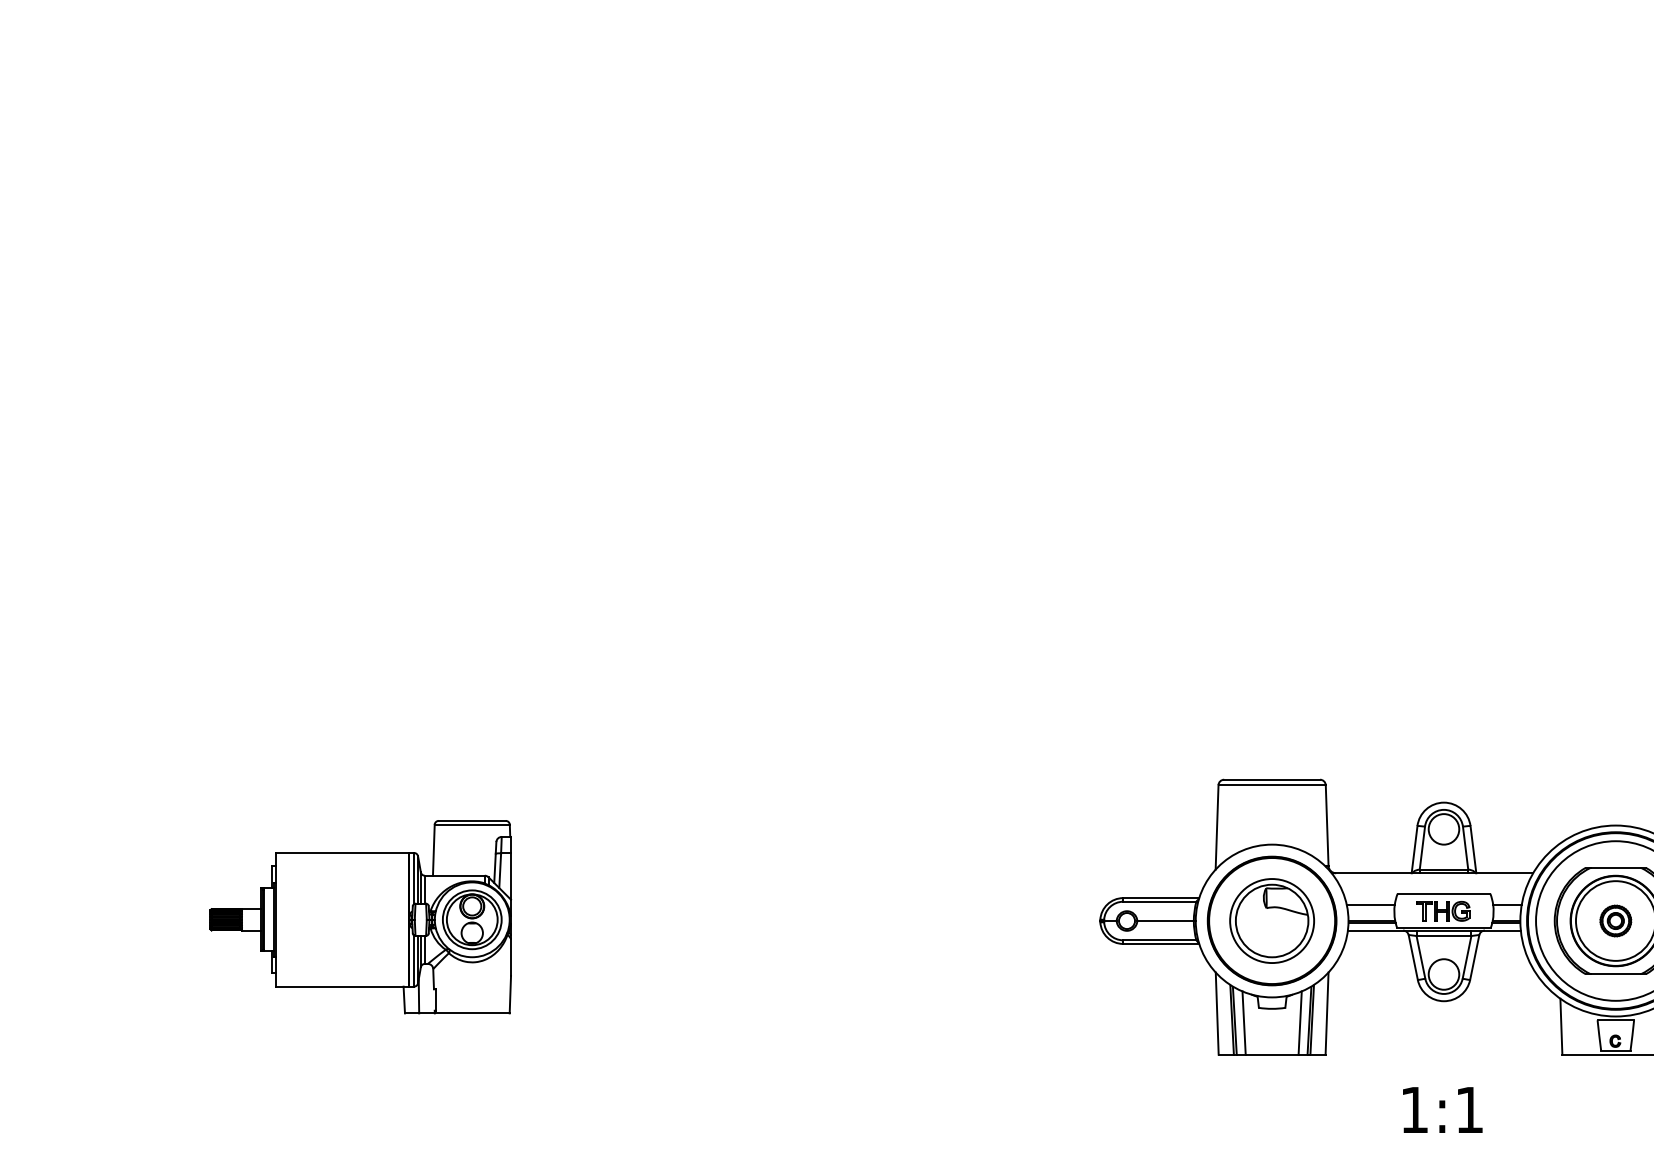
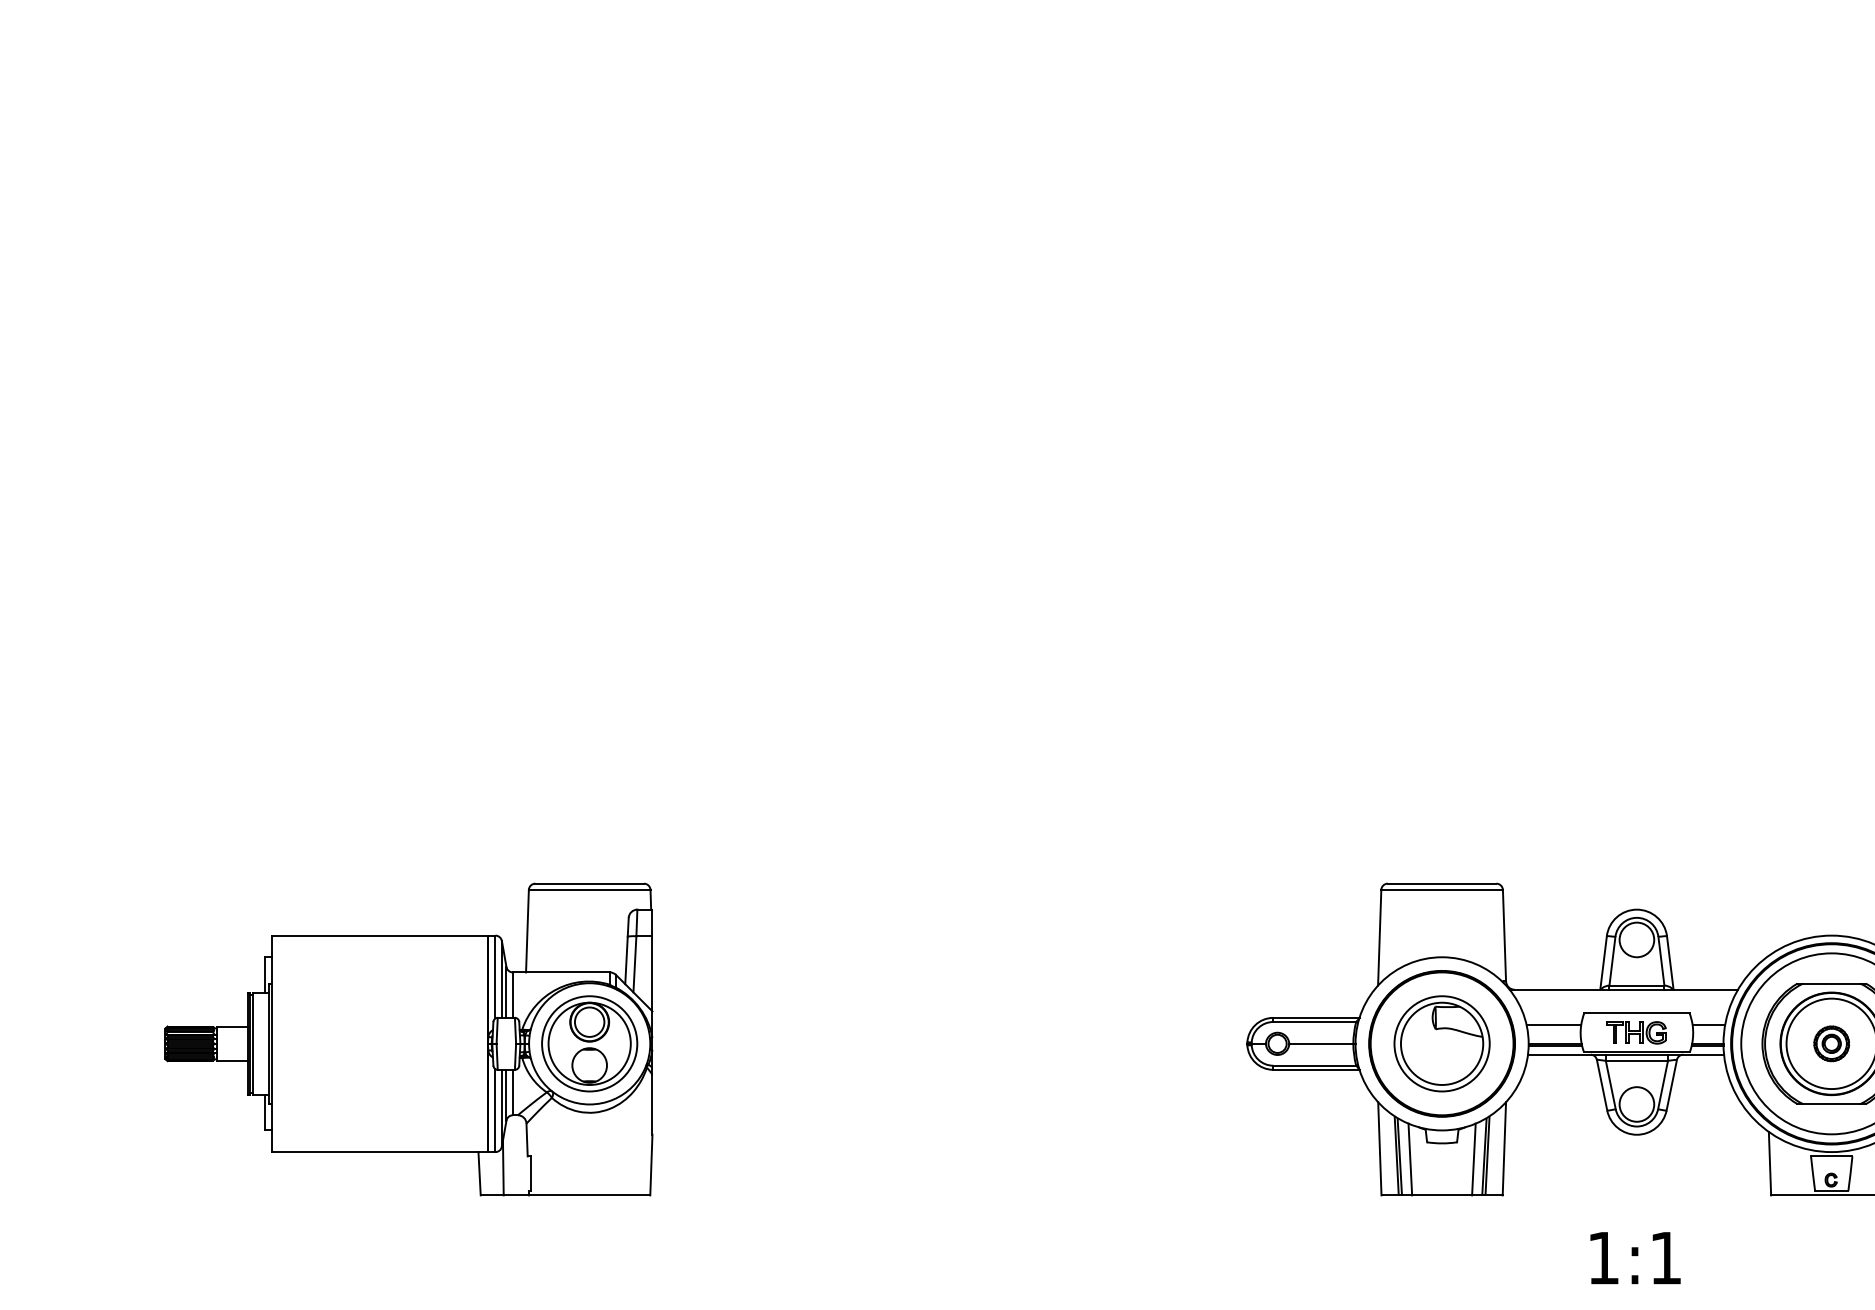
part: (360, 916) -> (408, 1038), size x1.43

